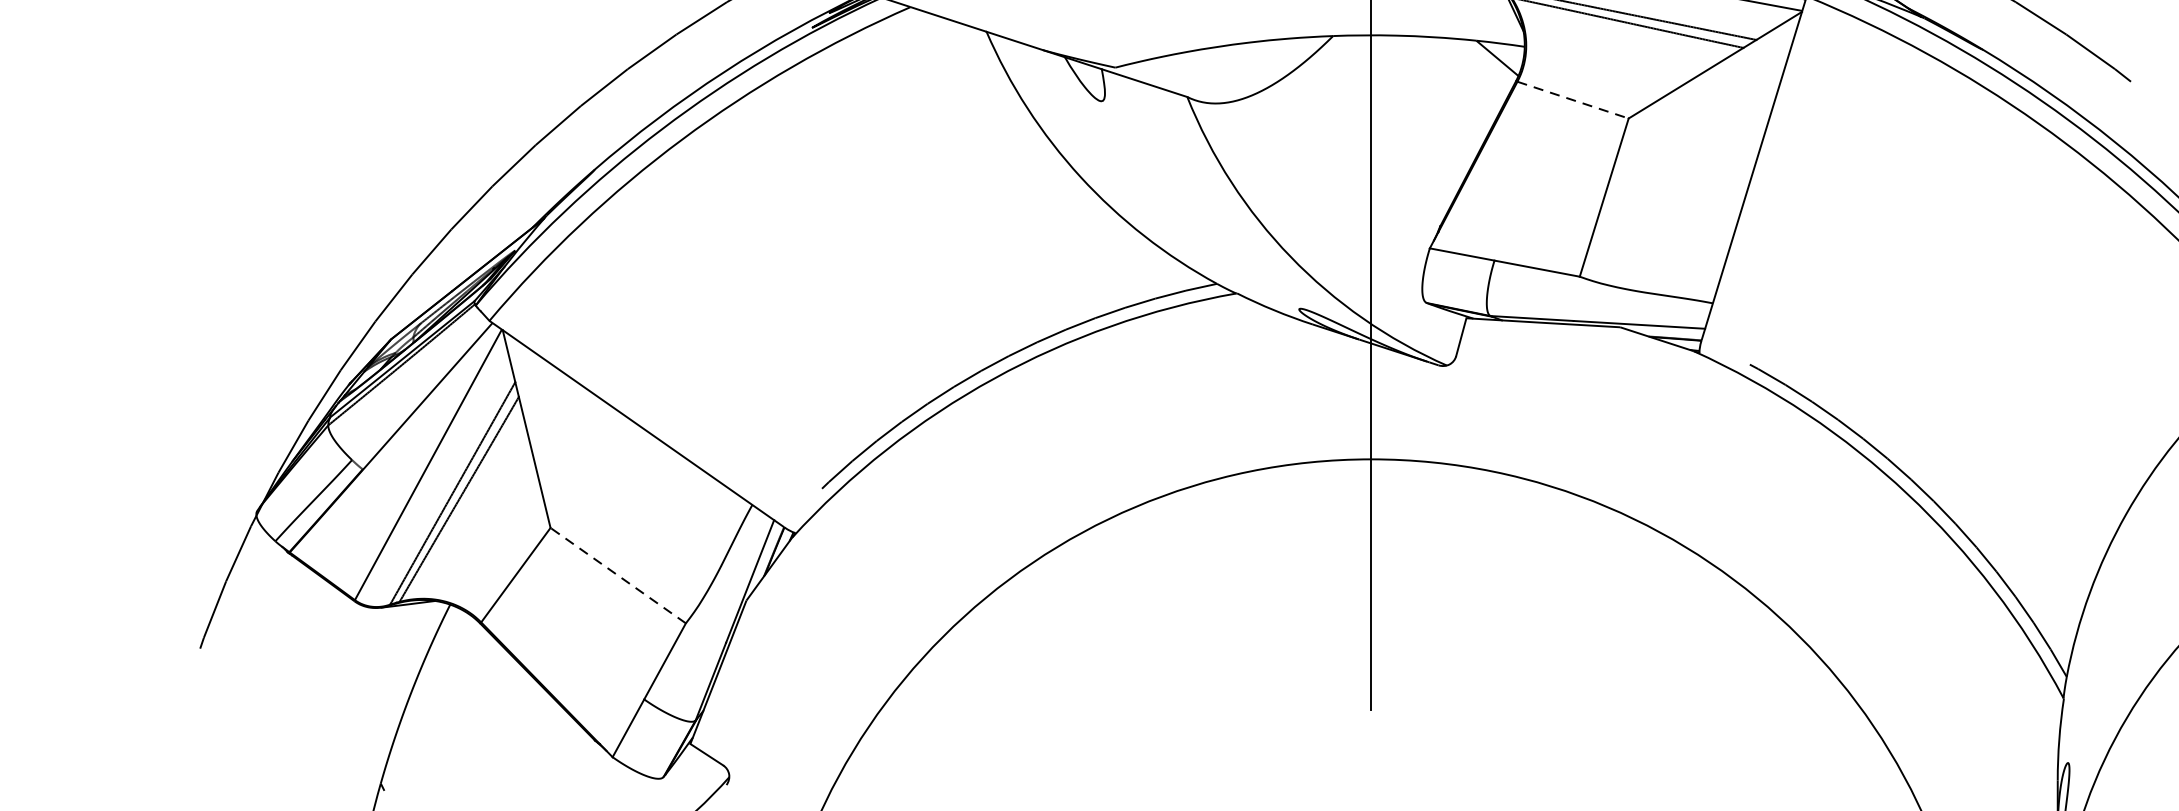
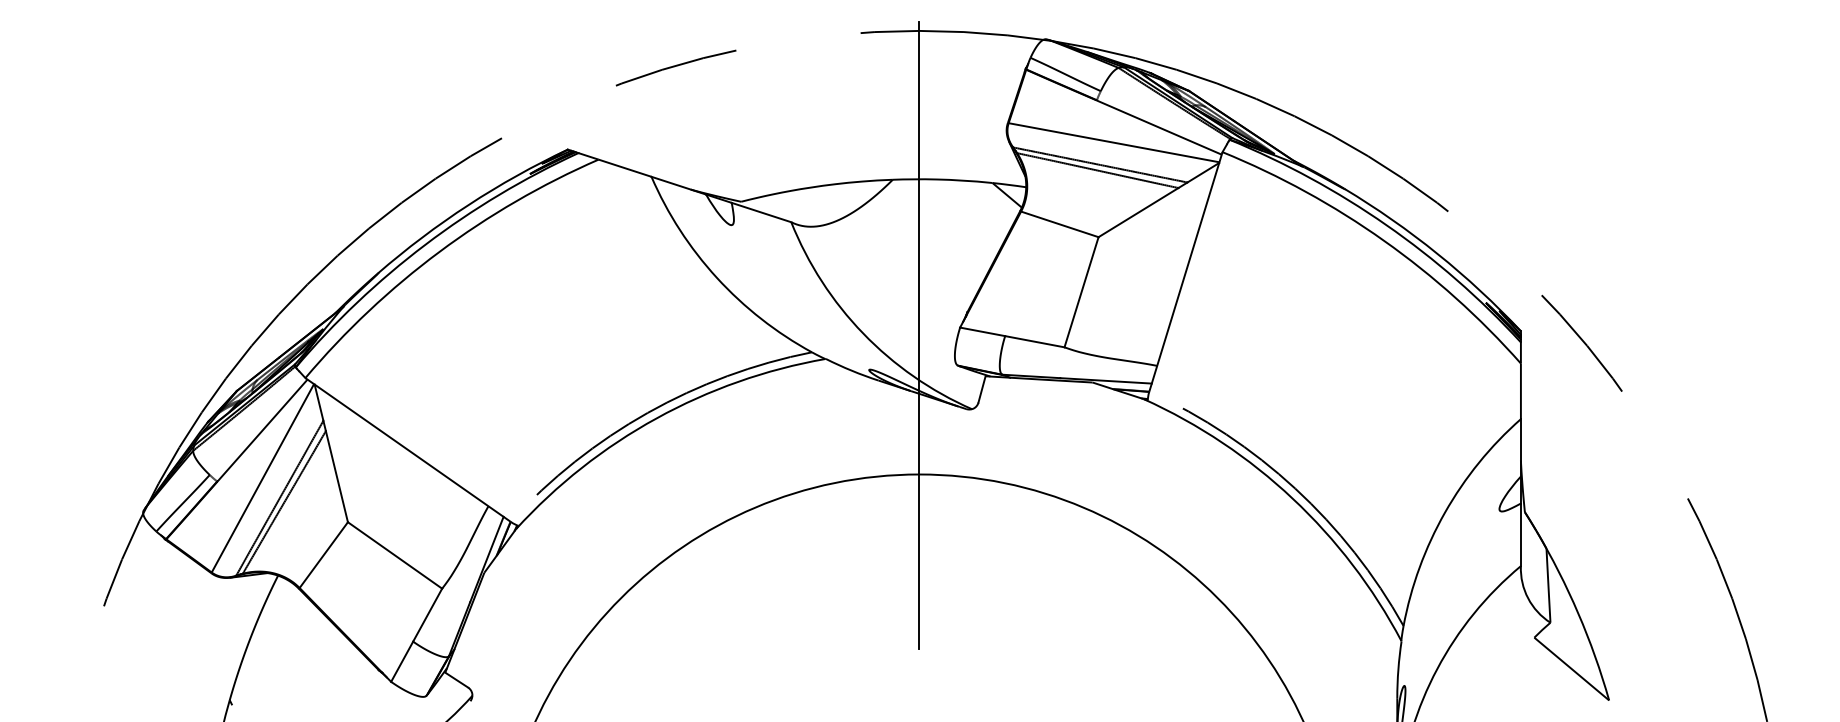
line: (1572, 100) -> (1059, 224), dashed -> solid
line: (618, 575) -> (395, 555), dashed -> solid

